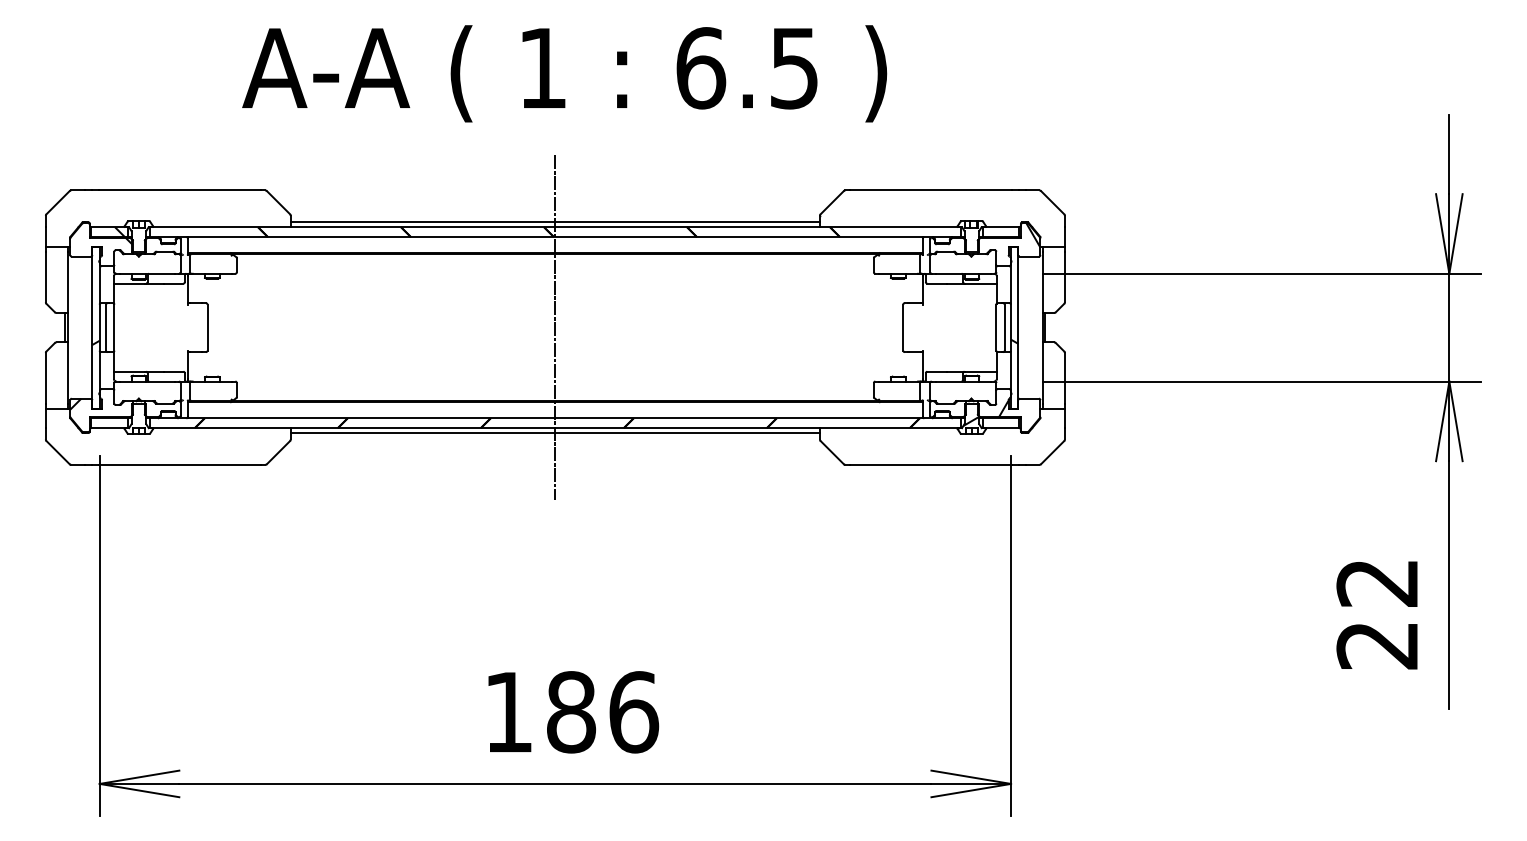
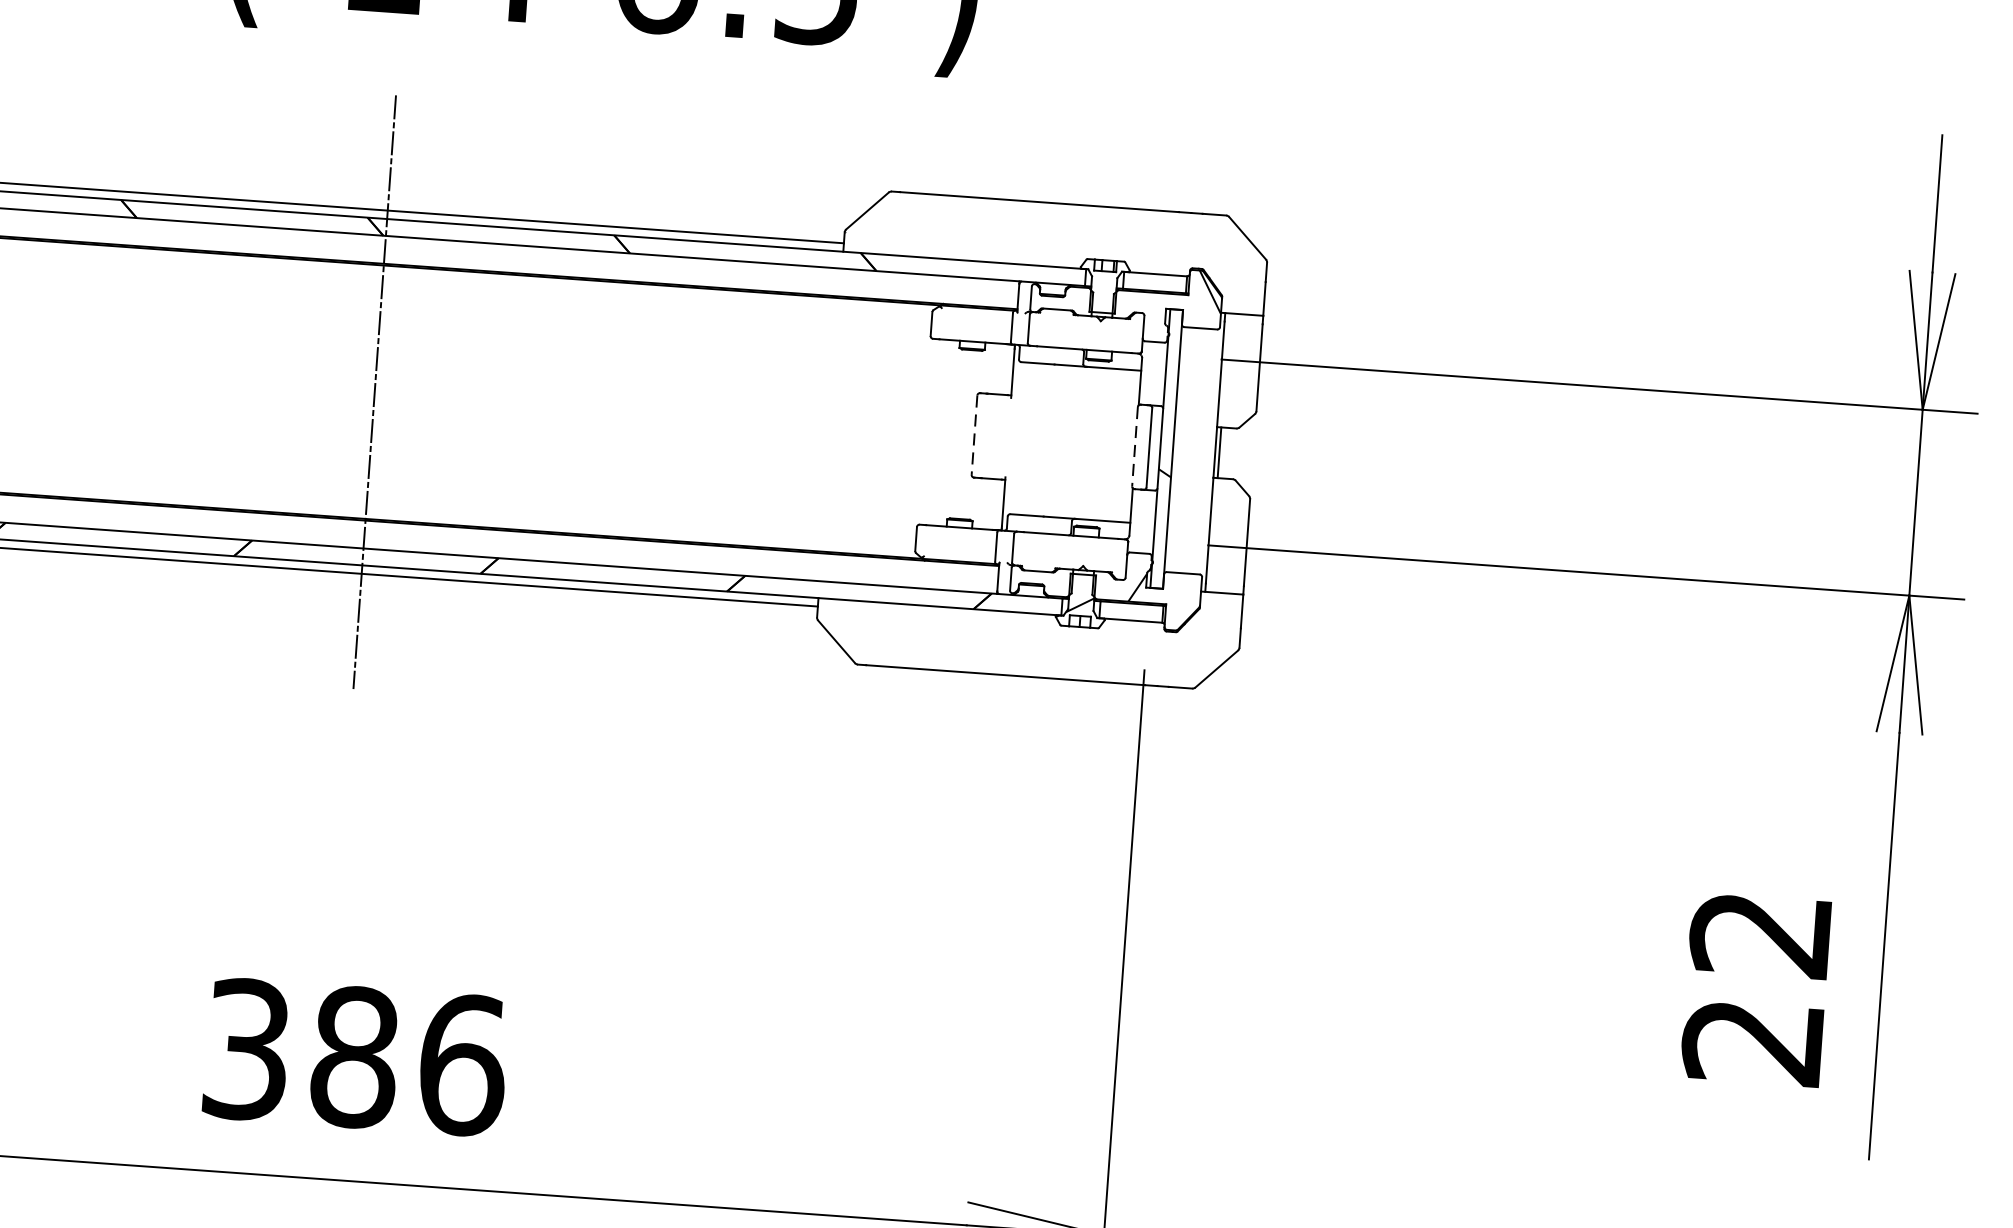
line: (903, 328) -> (974, 436), solid -> dashed
line: (996, 328) -> (1135, 448), solid -> dashed
text: (508, 712) -> (246, 1049), 186 -> 386

